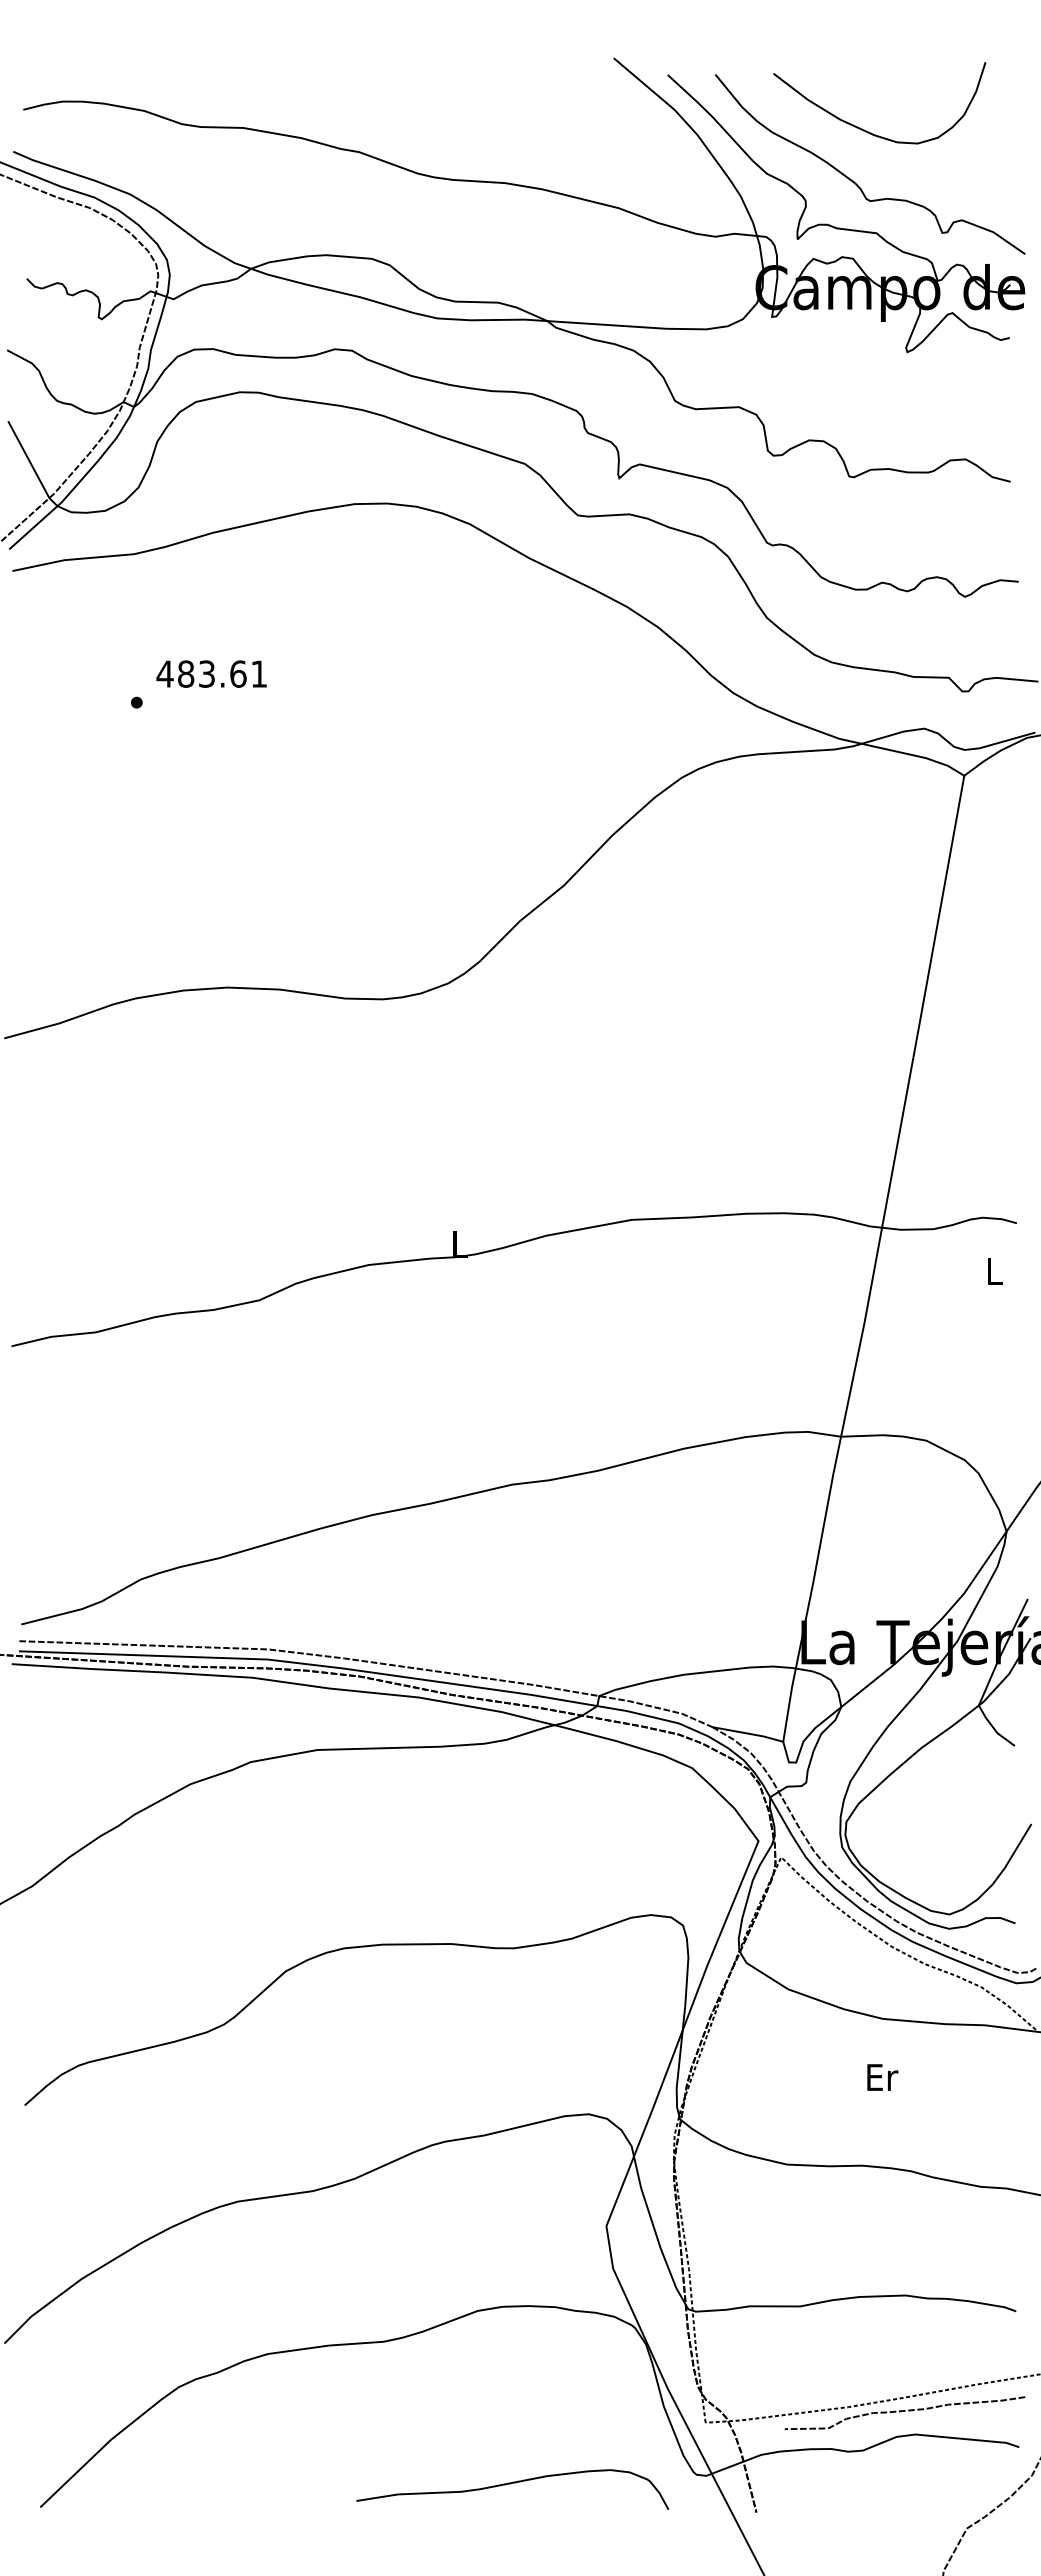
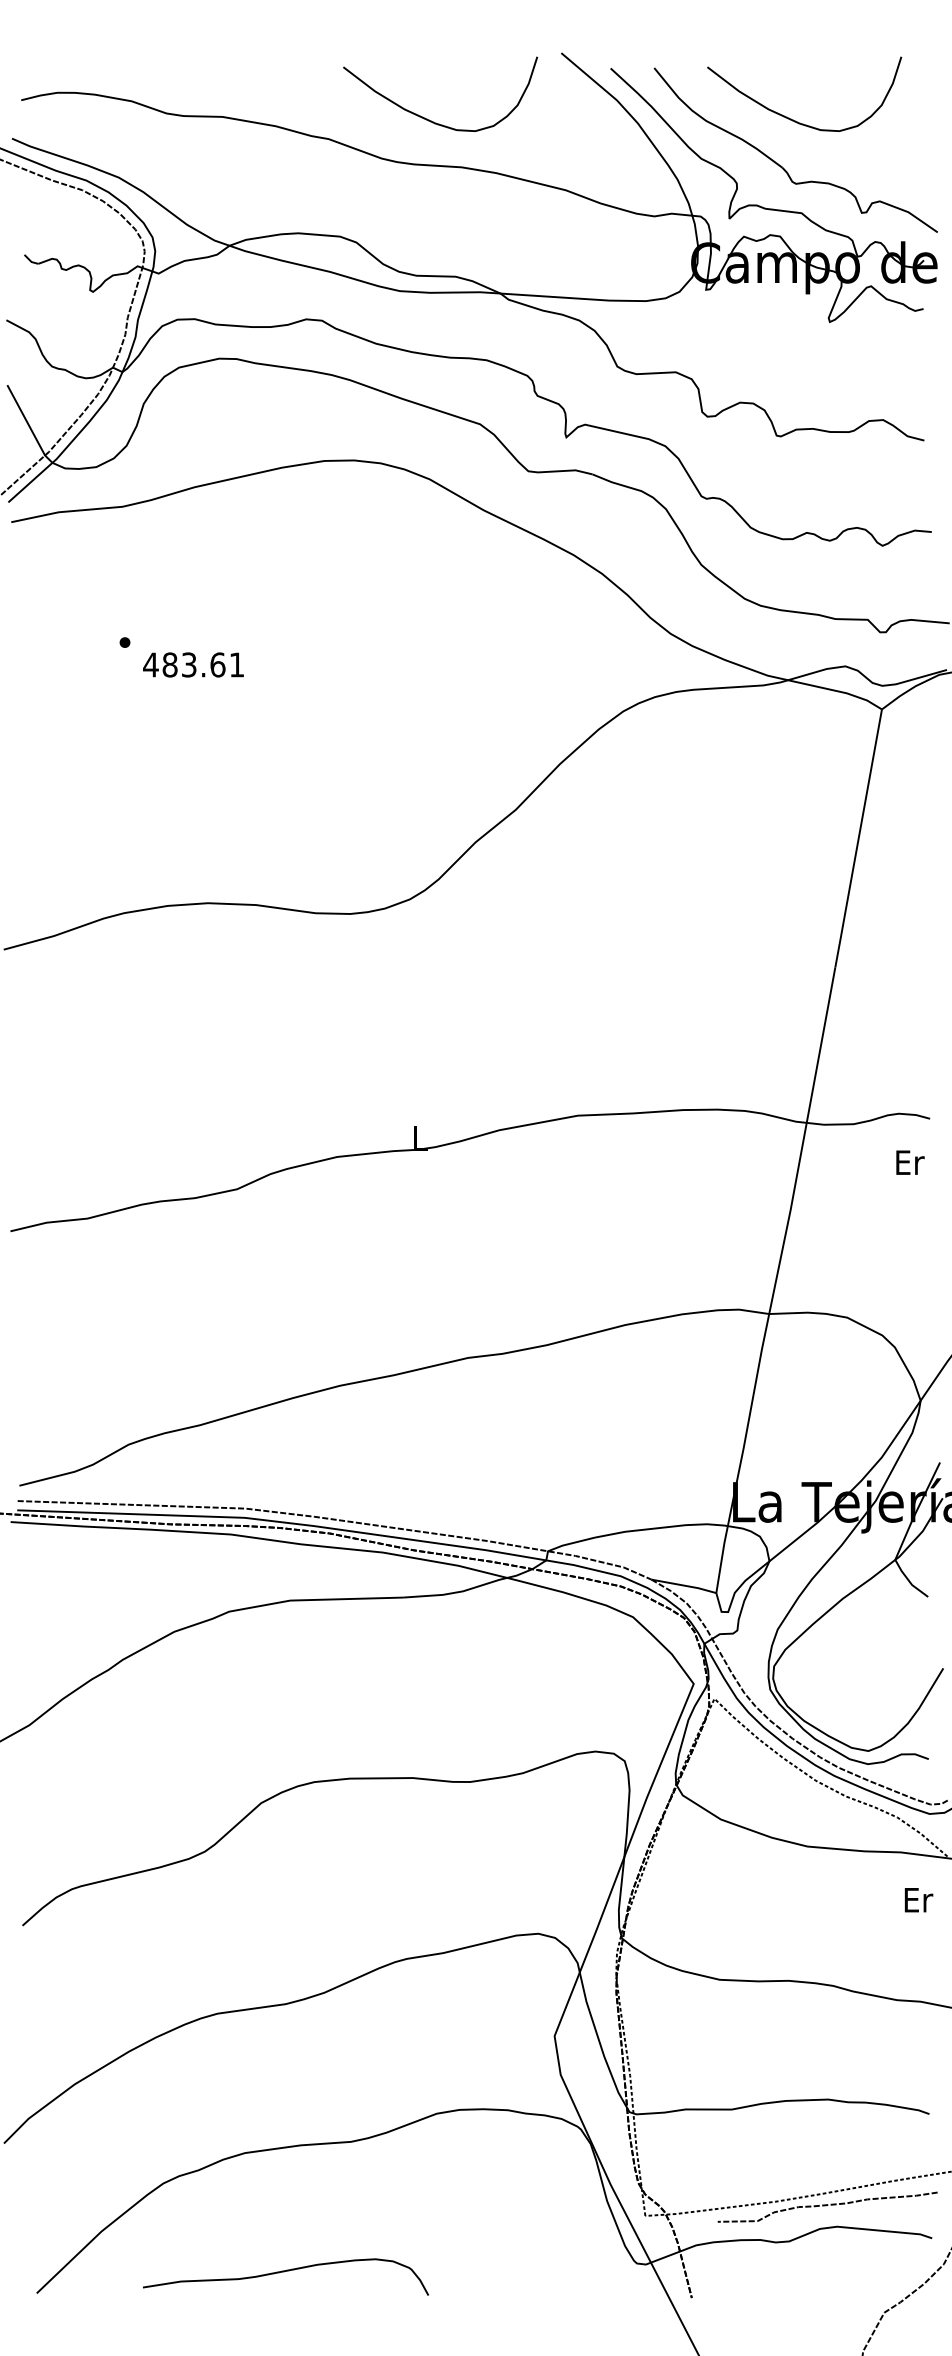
curve: (468, 130) -> (428, 119), added
text: (211, 673) -> (193, 664), moved
text: (995, 1271) -> (910, 1162), L -> Er
text: (882, 2077) -> (918, 1900), moved
curve: (510, 2484) -> (283, 2272), moved

